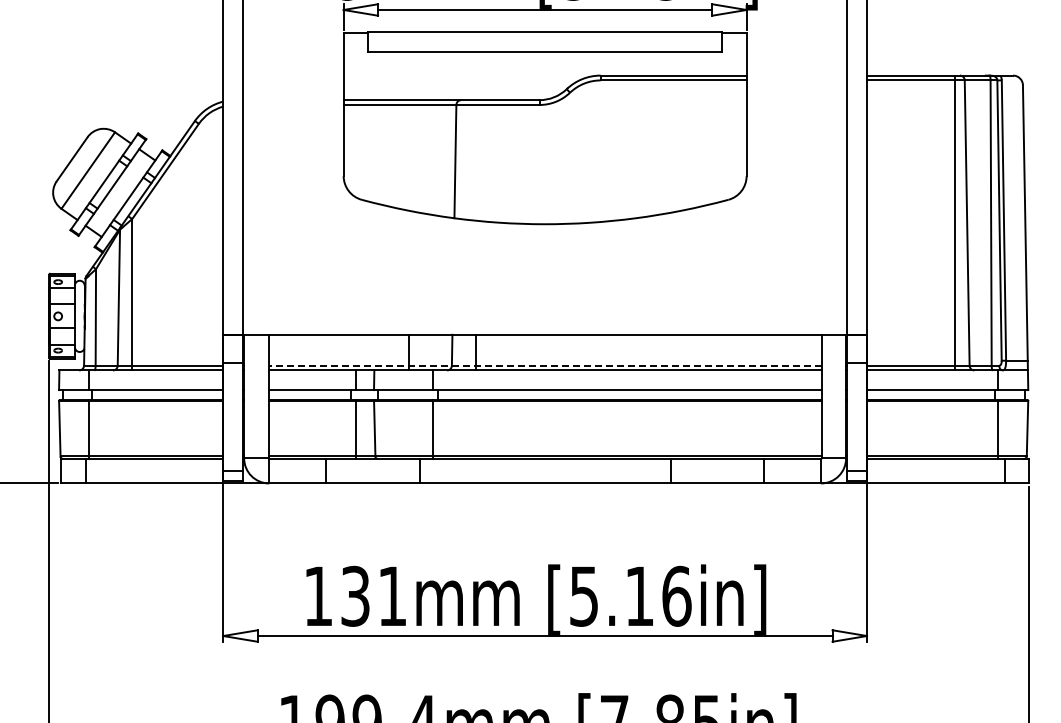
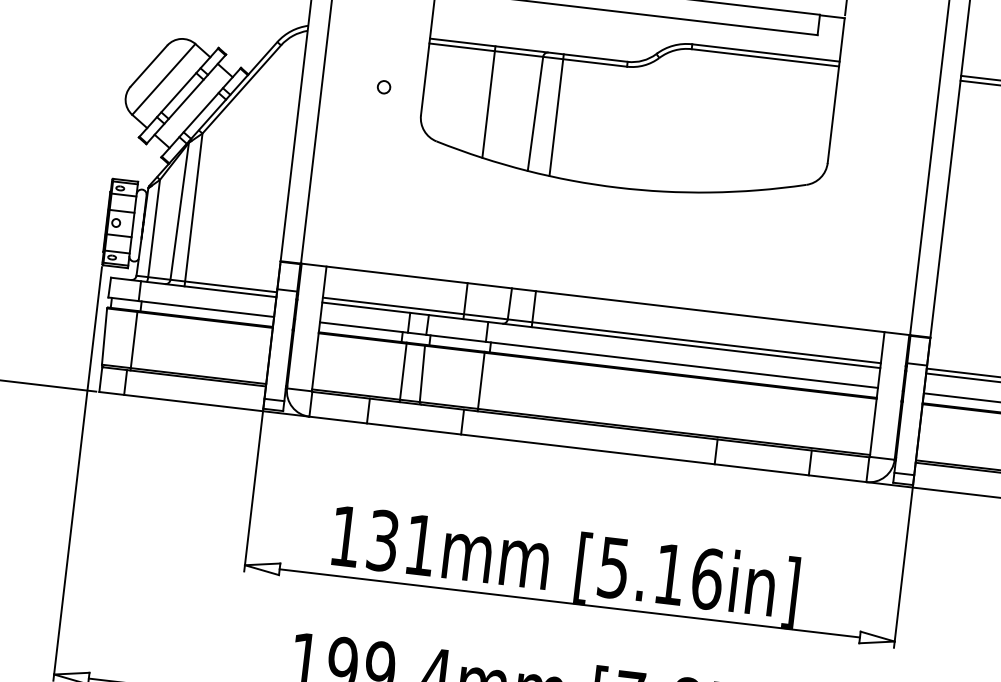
circle: (304, 152) -> (384, 86), added
line: (408, 155) -> (488, 102), added
line: (476, 160) -> (556, 115), added
line: (544, 365) -> (601, 330), dashed -> solid

